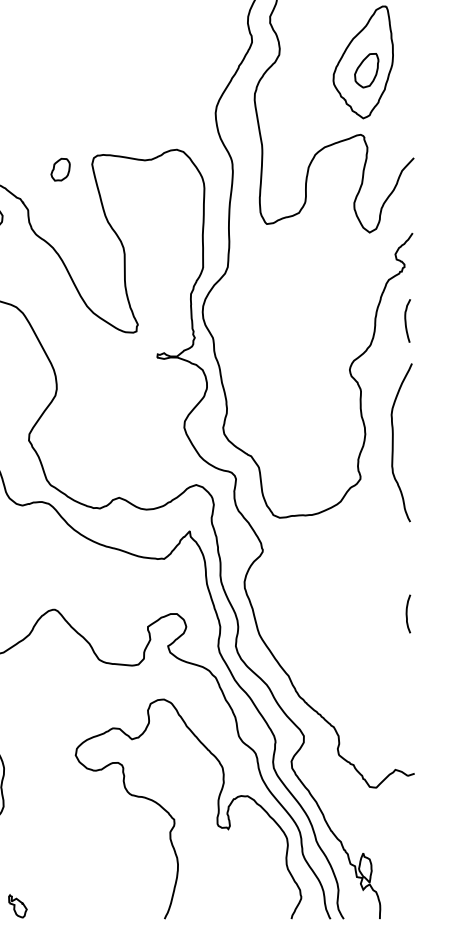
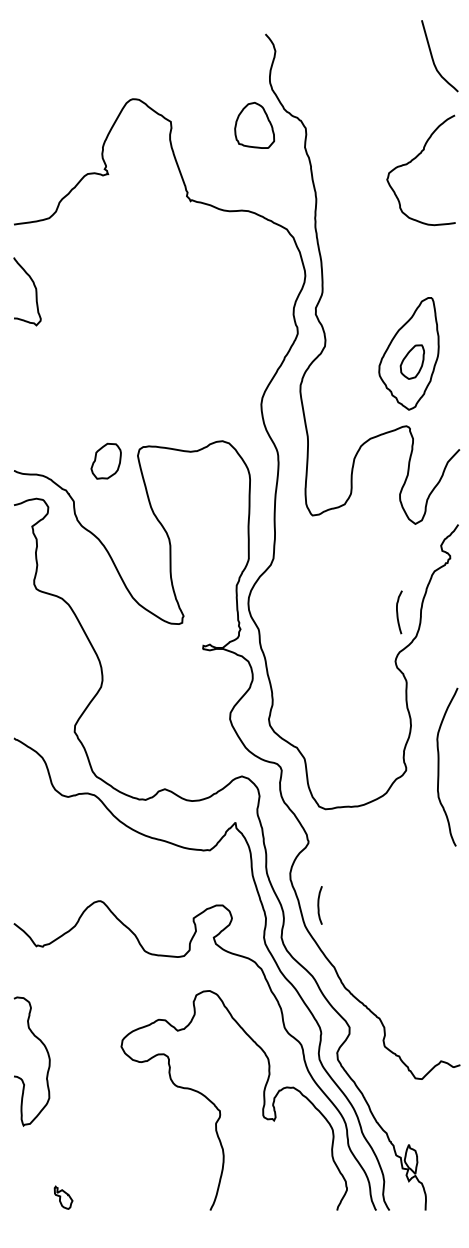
part: (60, 169) -> (106, 460), size x1.6
curve: (406, 321) -> (398, 612), moved
curve: (393, 442) -> (439, 766), moved
curve: (407, 614) -> (319, 905), moved

